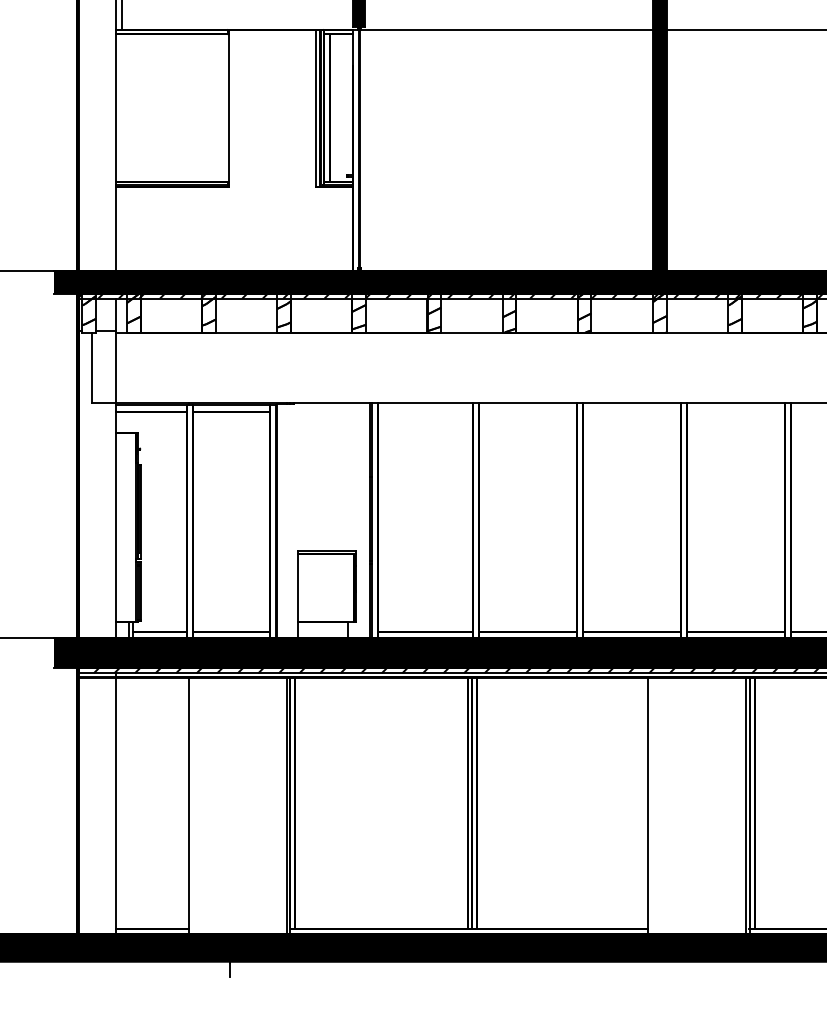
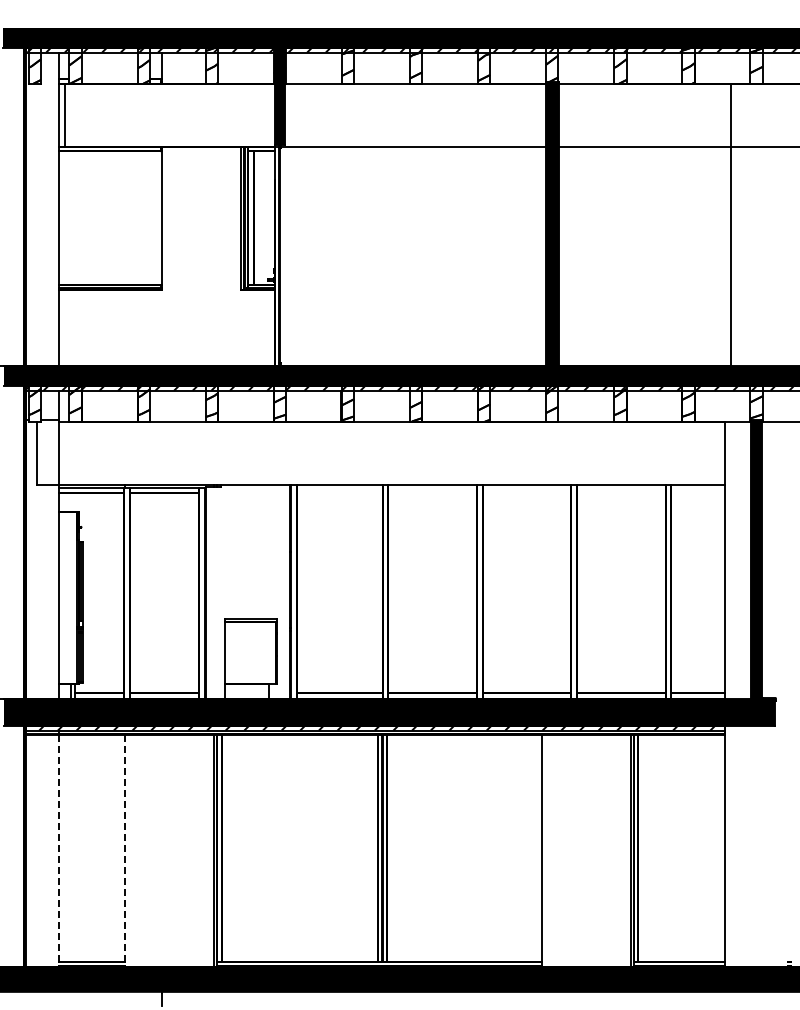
line: (116, 805) -> (59, 850), solid -> dashed
line: (188, 805) -> (125, 850), solid -> dashed

